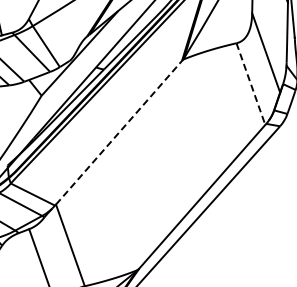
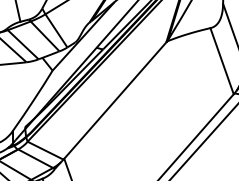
line: (251, 84) -> (222, 61), dashed -> solid
line: (119, 132) -> (115, 100), dashed -> solid

